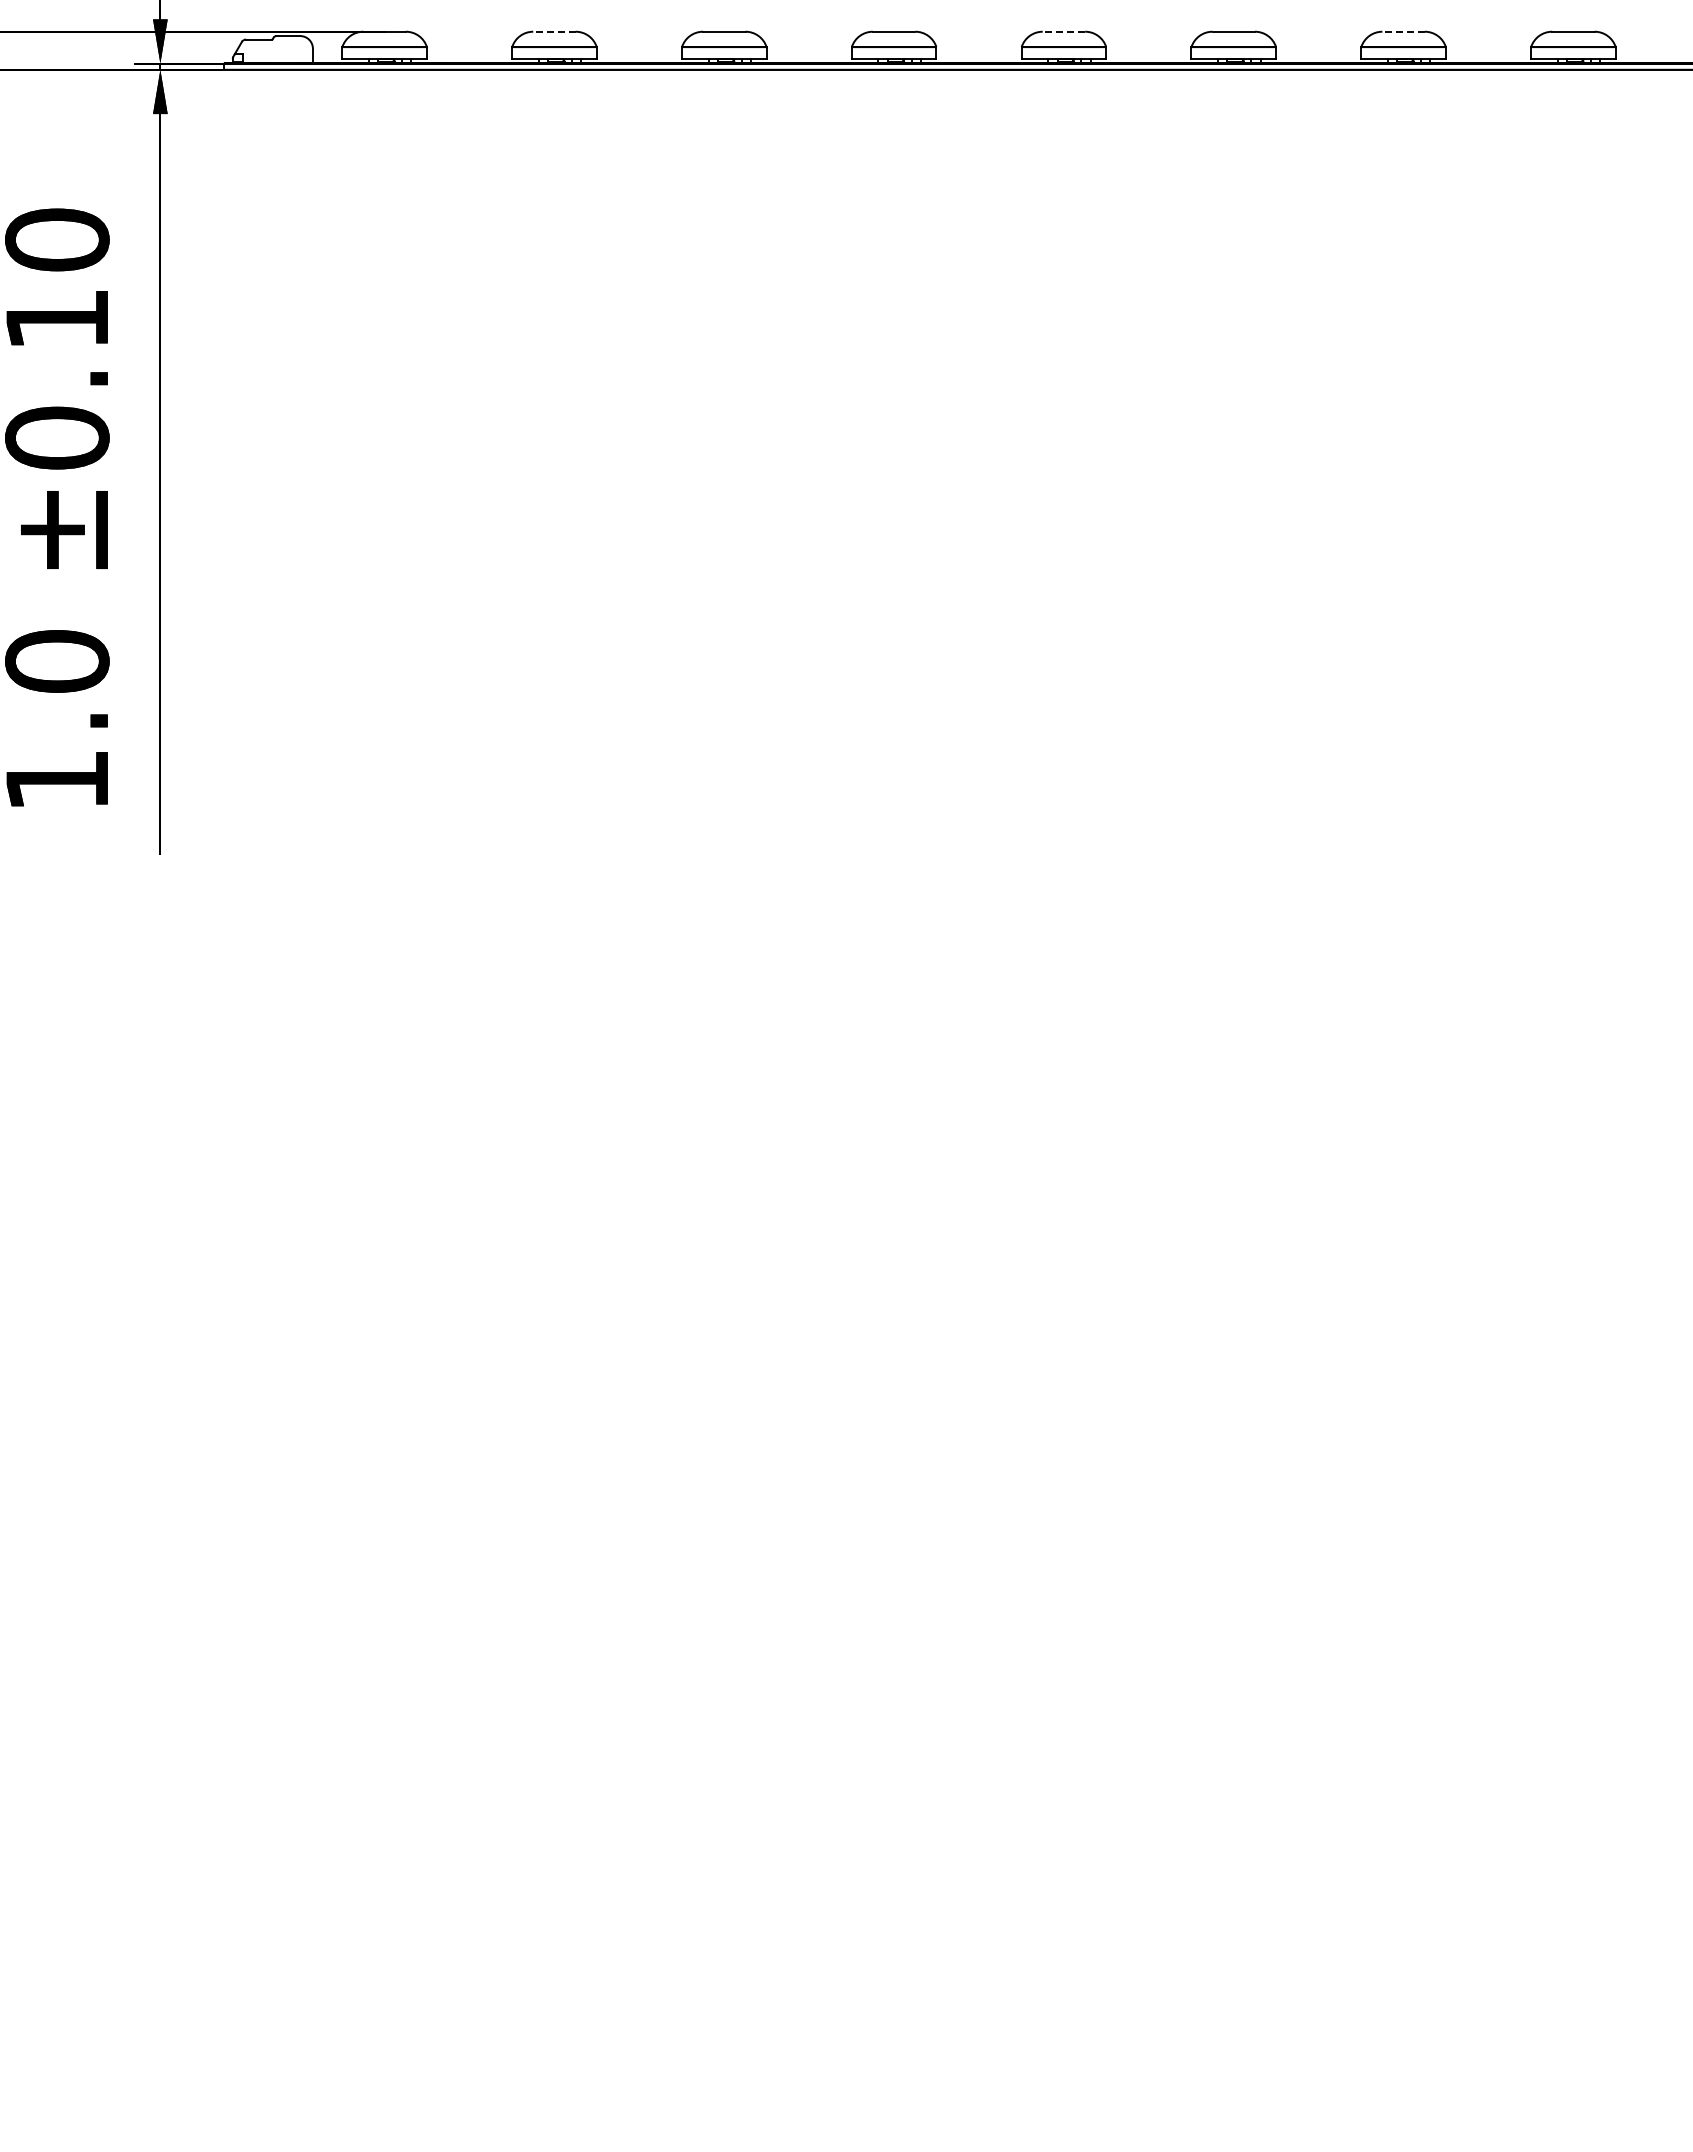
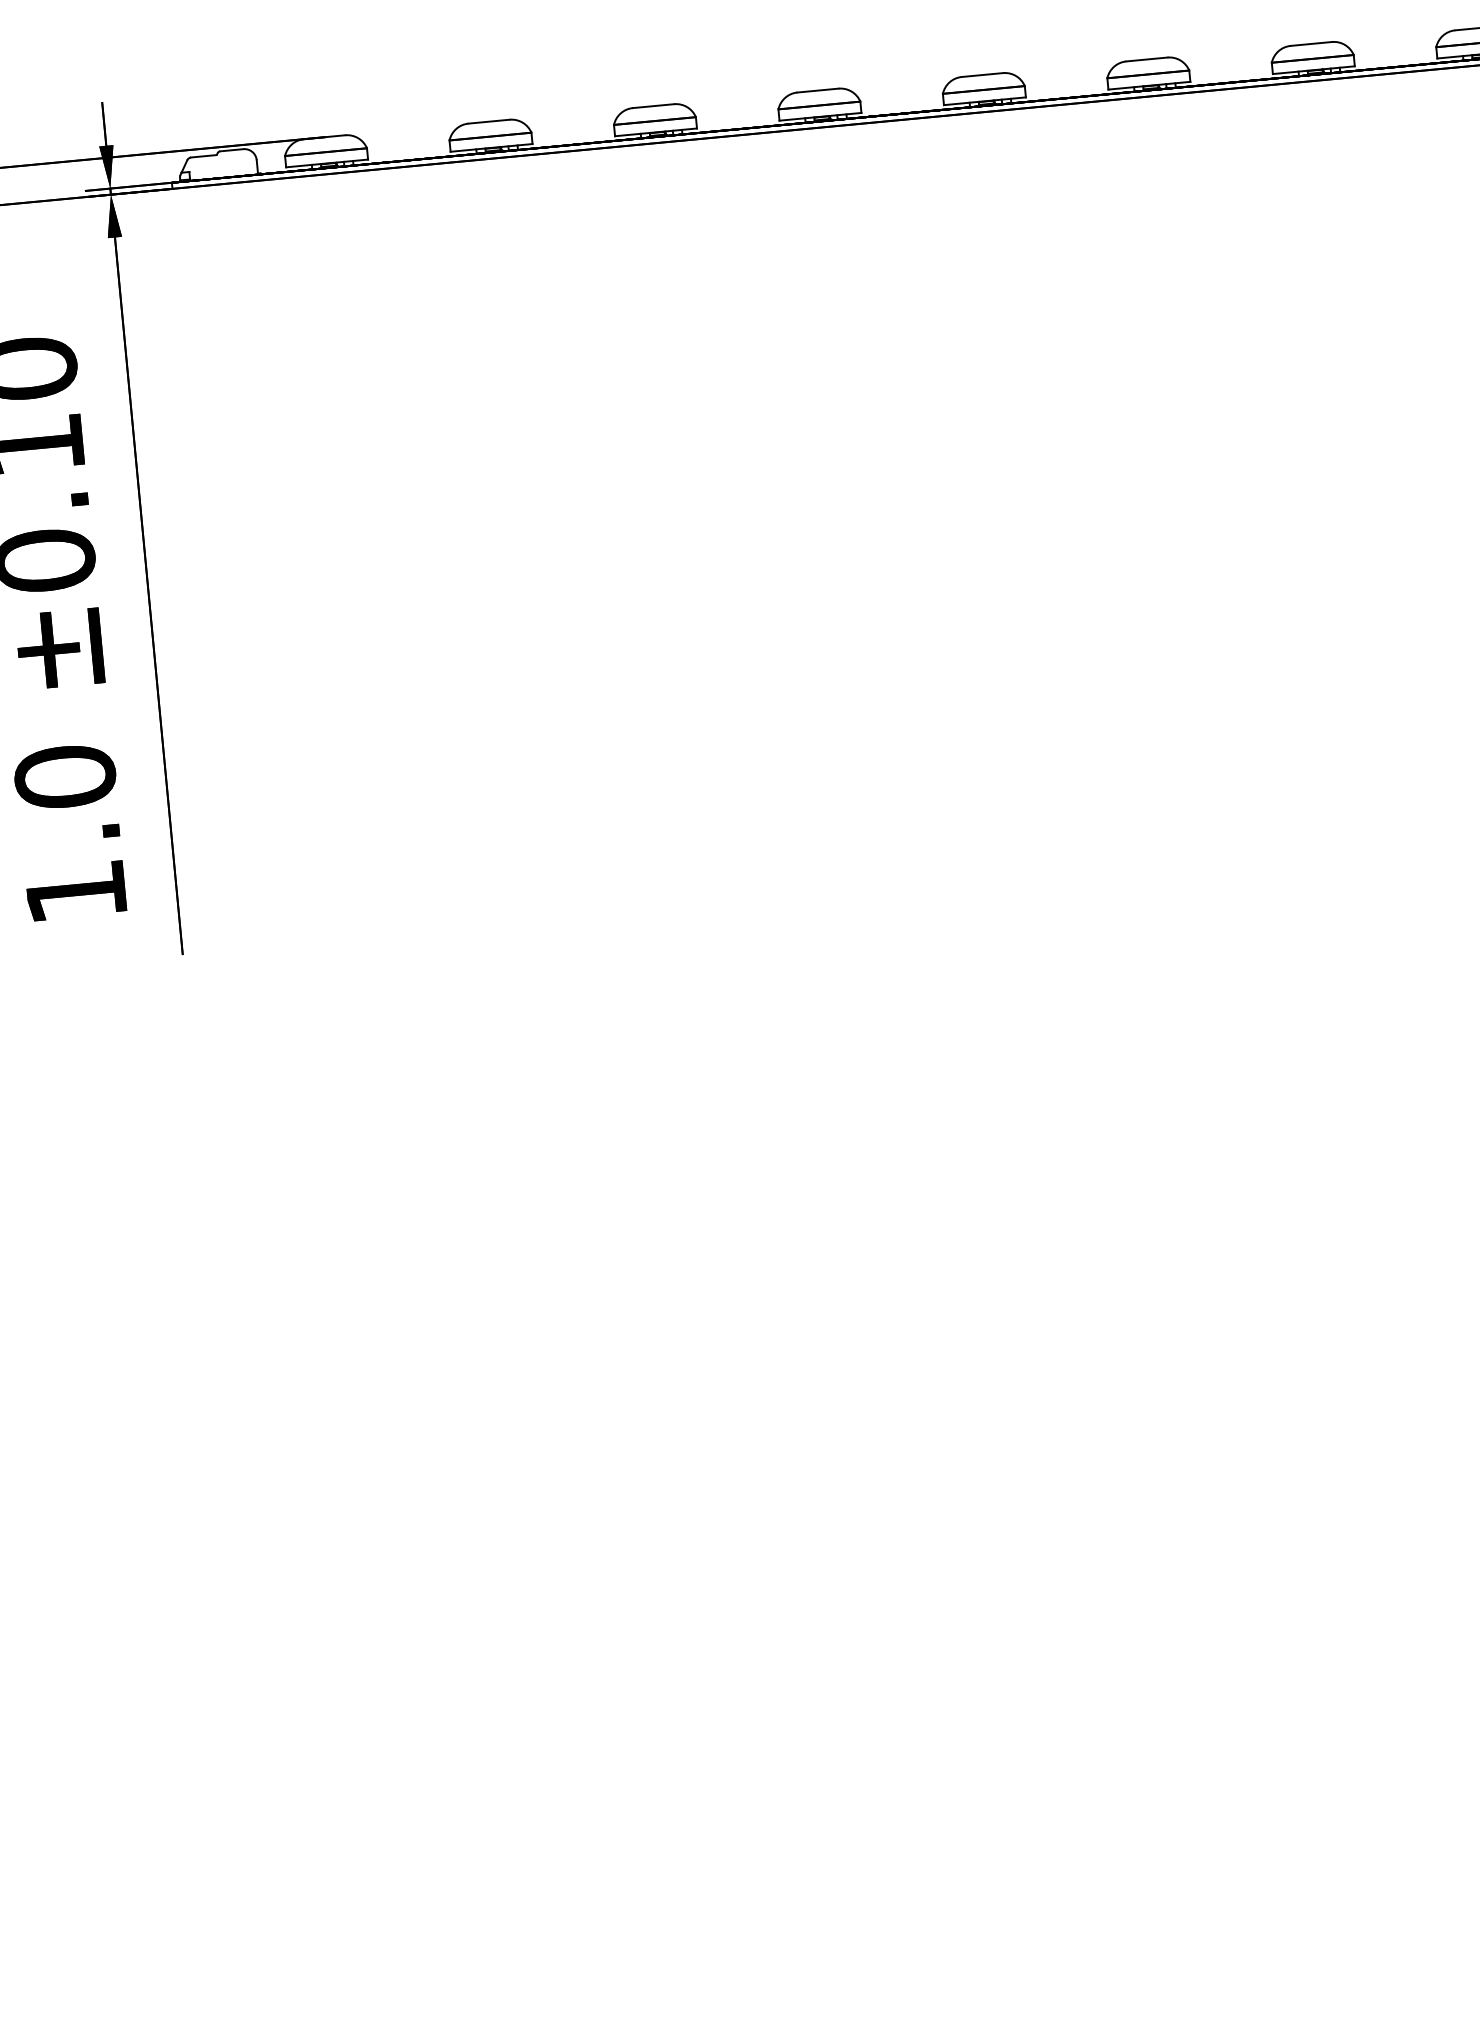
line: (553, 31) -> (488, 121), dashed -> solid
line: (1063, 31) -> (981, 74), dashed -> solid
line: (1403, 31) -> (1311, 43), dashed -> solid

